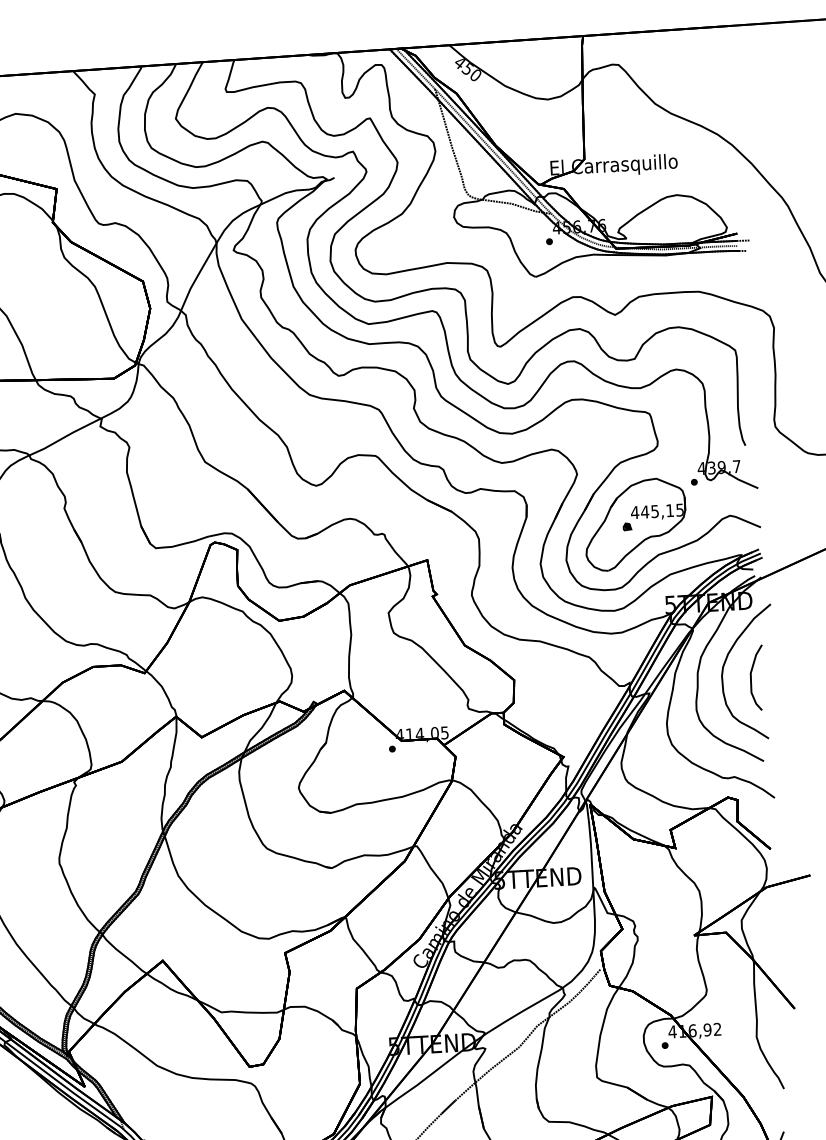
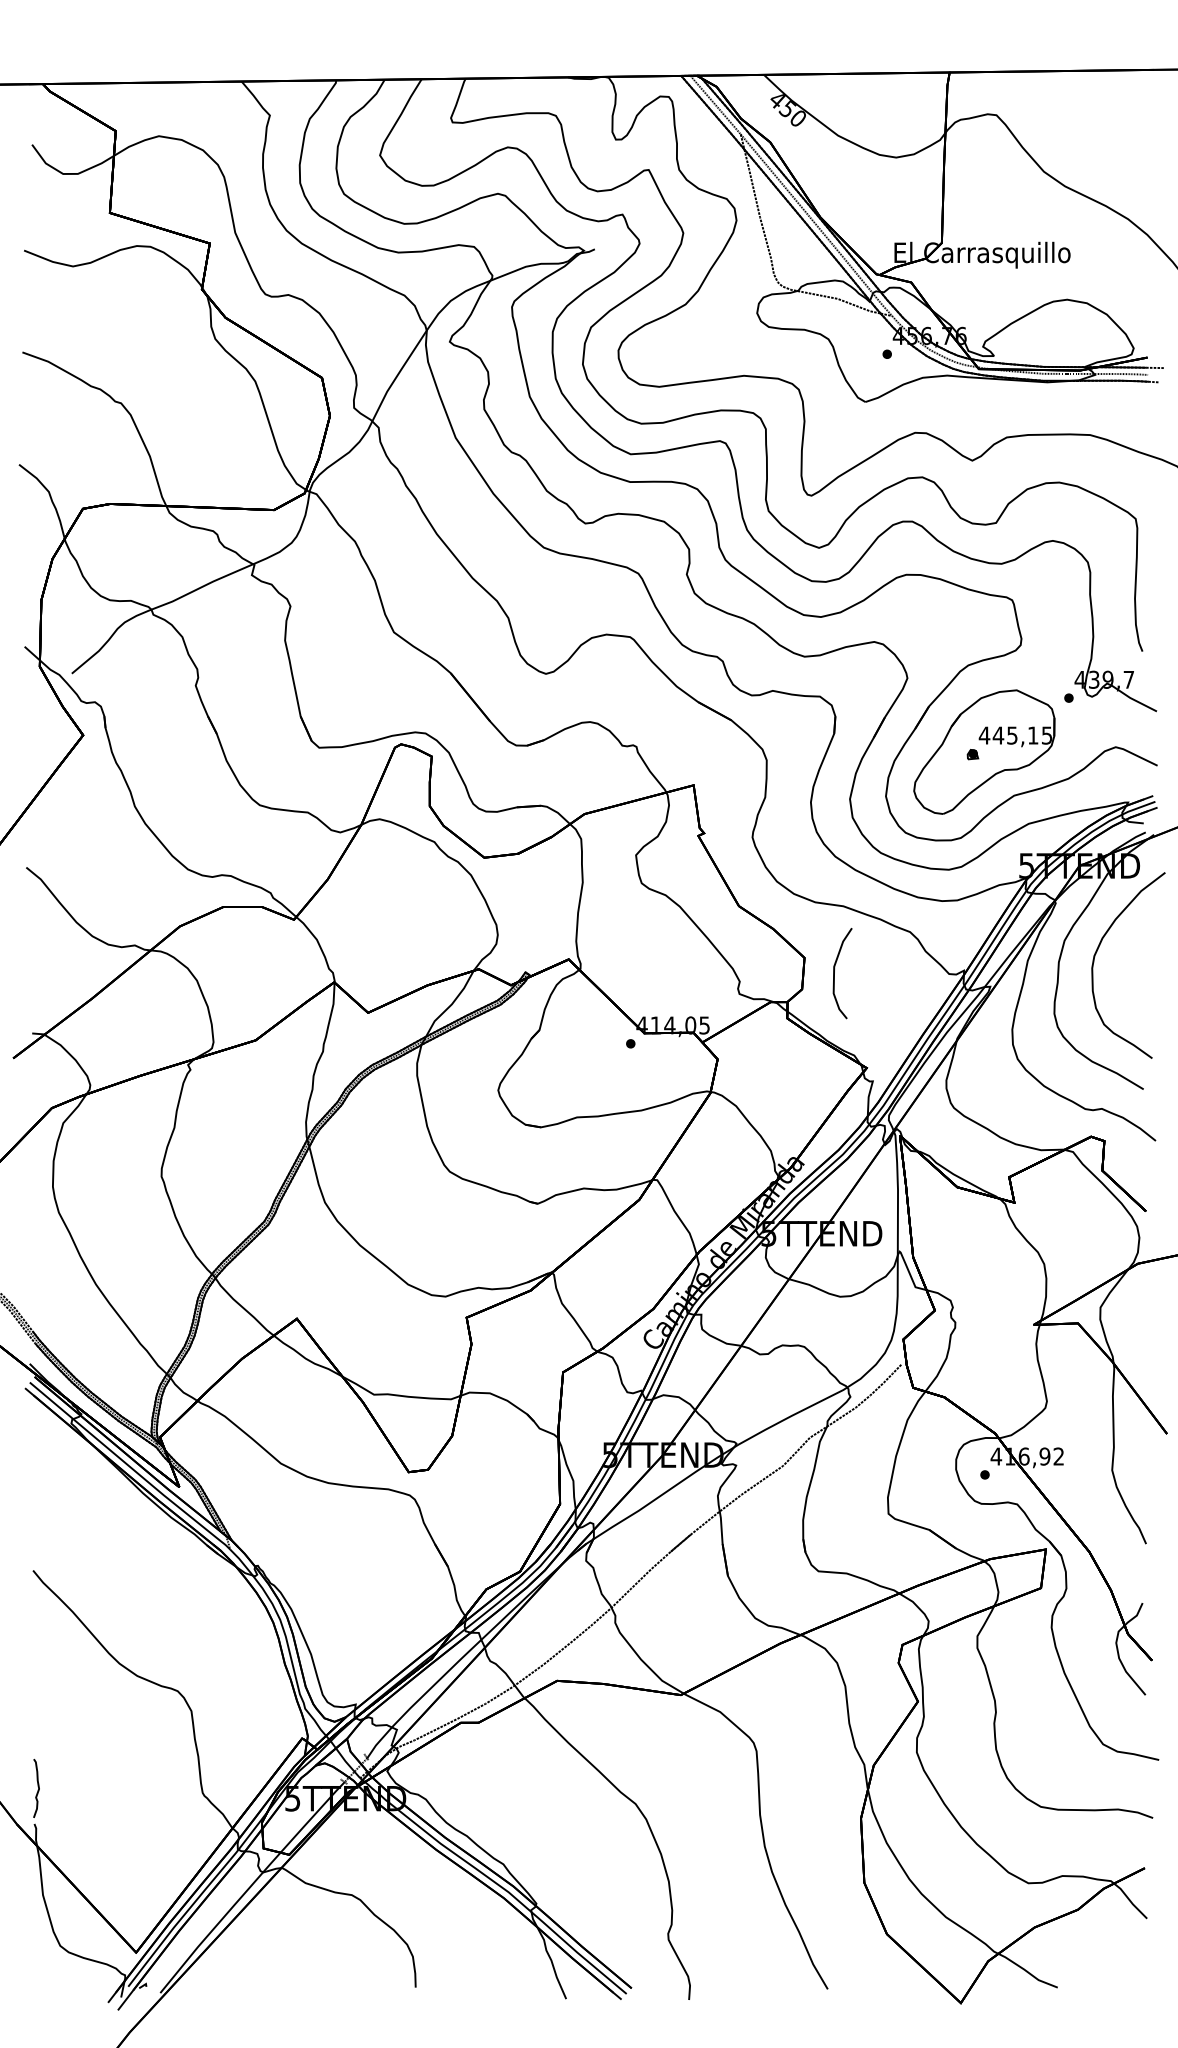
curve: (751, 678) -> (834, 973), moved

